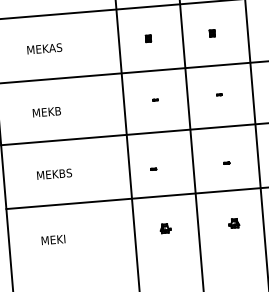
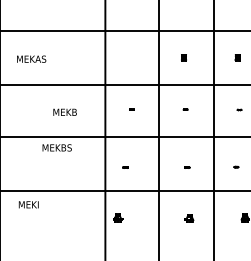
part: (148, 38) -> (130, 57), removed
text: (44, 48) -> (31, 58), moved
text: (46, 111) -> (64, 111), moved
text: (53, 173) -> (56, 147), moved
part: (165, 227) -> (118, 217), moved
text: (53, 239) -> (28, 204), moved

